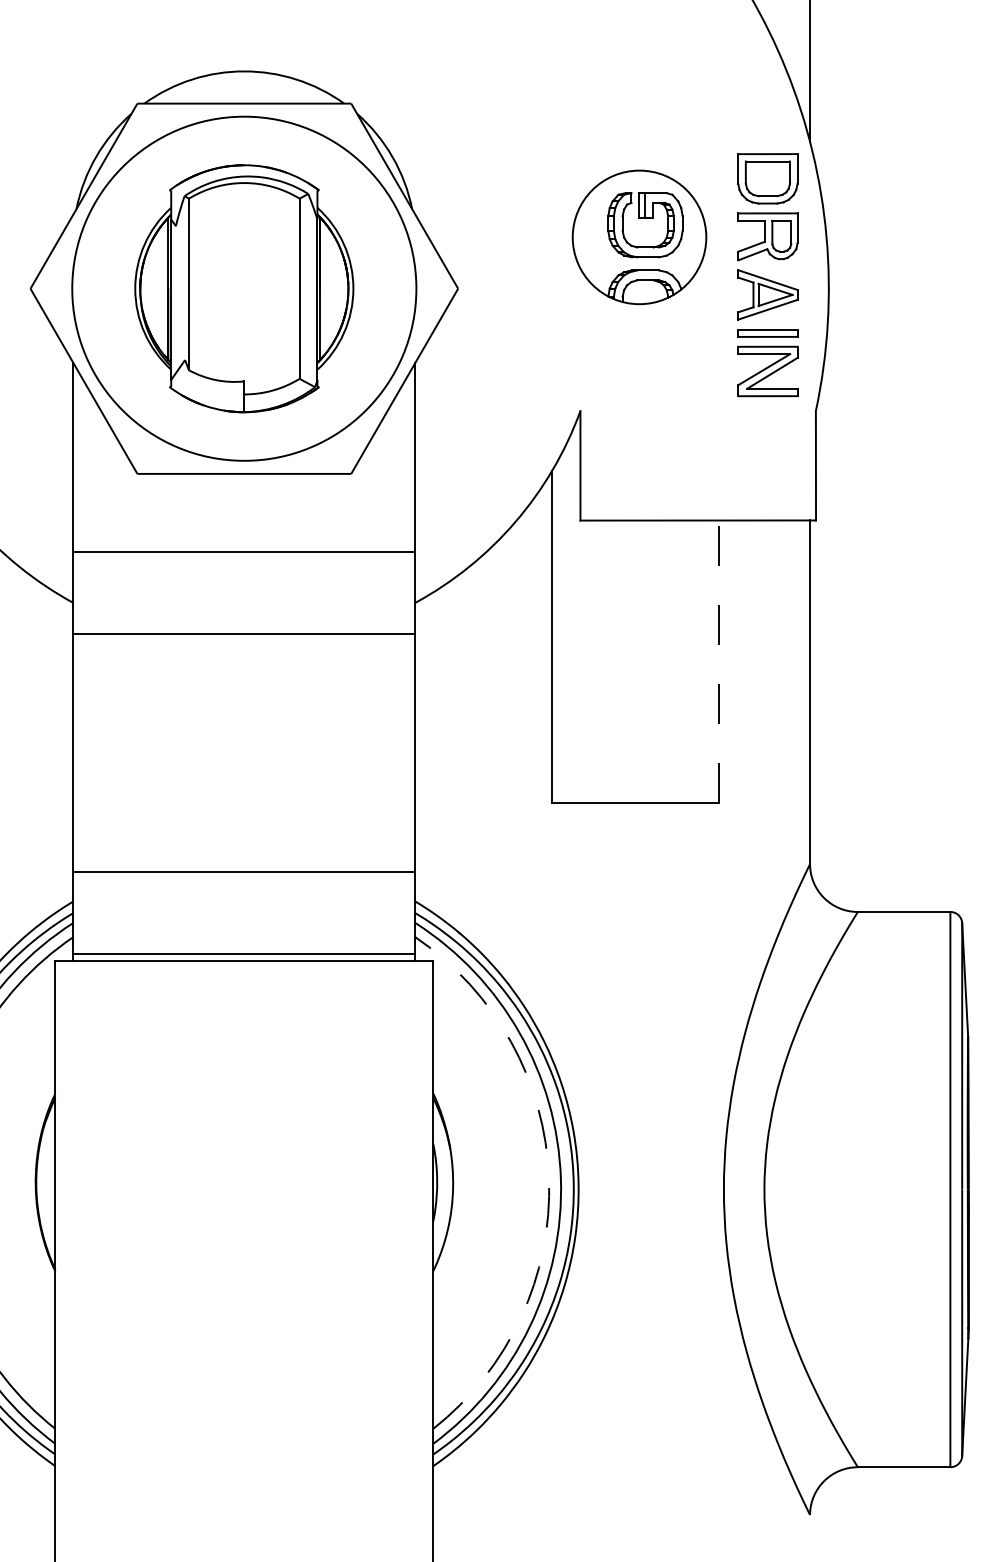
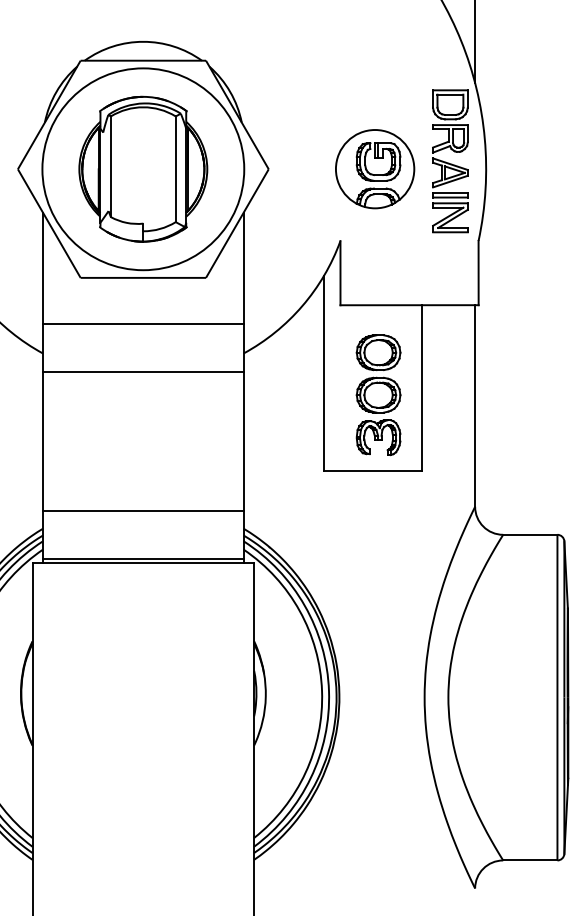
part: (640, 237) -> (375, 169), moved
line: (718, 660) -> (421, 387), dashed -> solid
part: (645, 674) -> (378, 395), added
arc: (549, 1179) -> (322, 691), dashed -> solid

